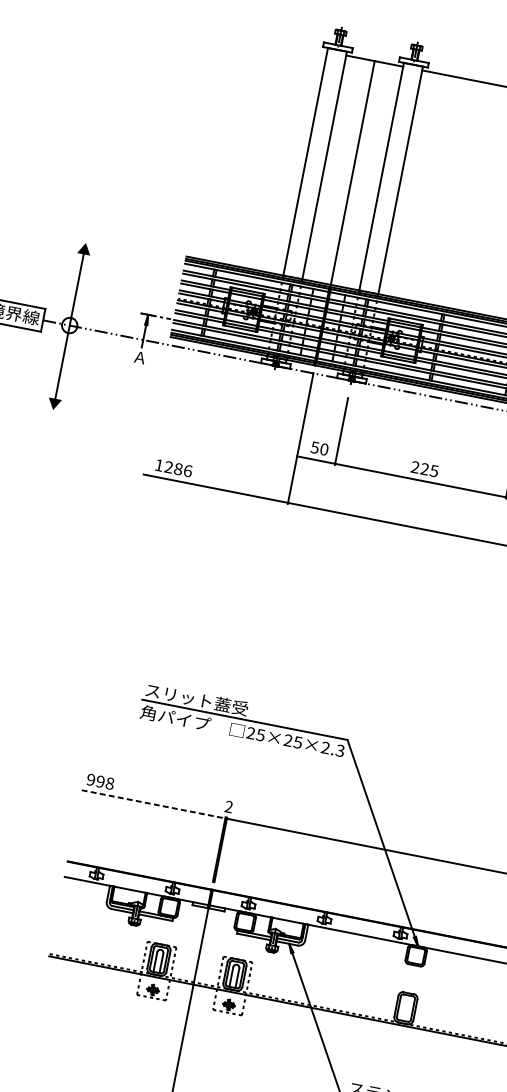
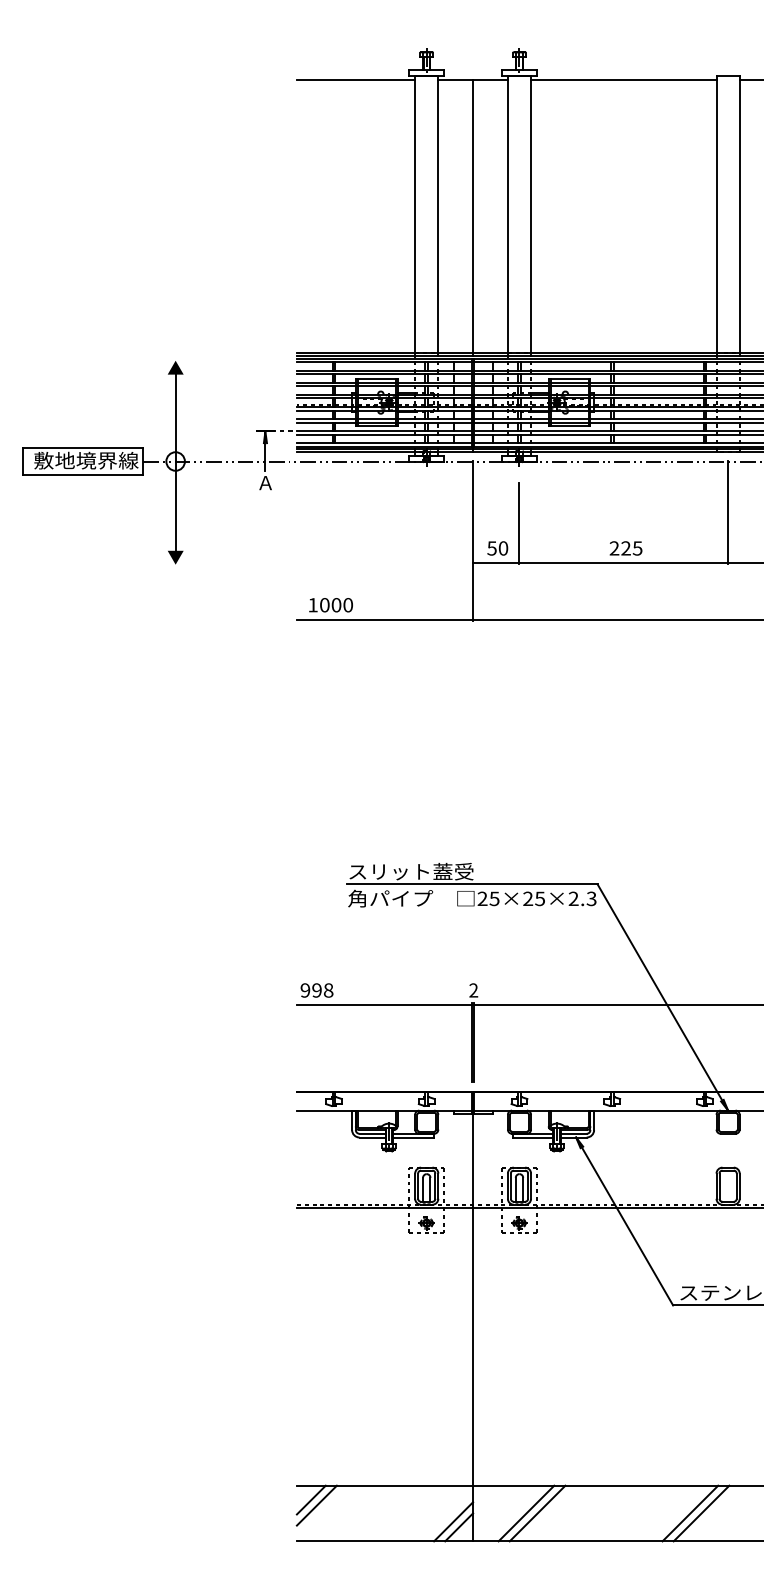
line: (278, 42) -> (355, 80), added
text: (178, 469) -> (336, 605), 1286 -> 1000
line: (154, 804) -> (385, 1004), dashed -> solid

